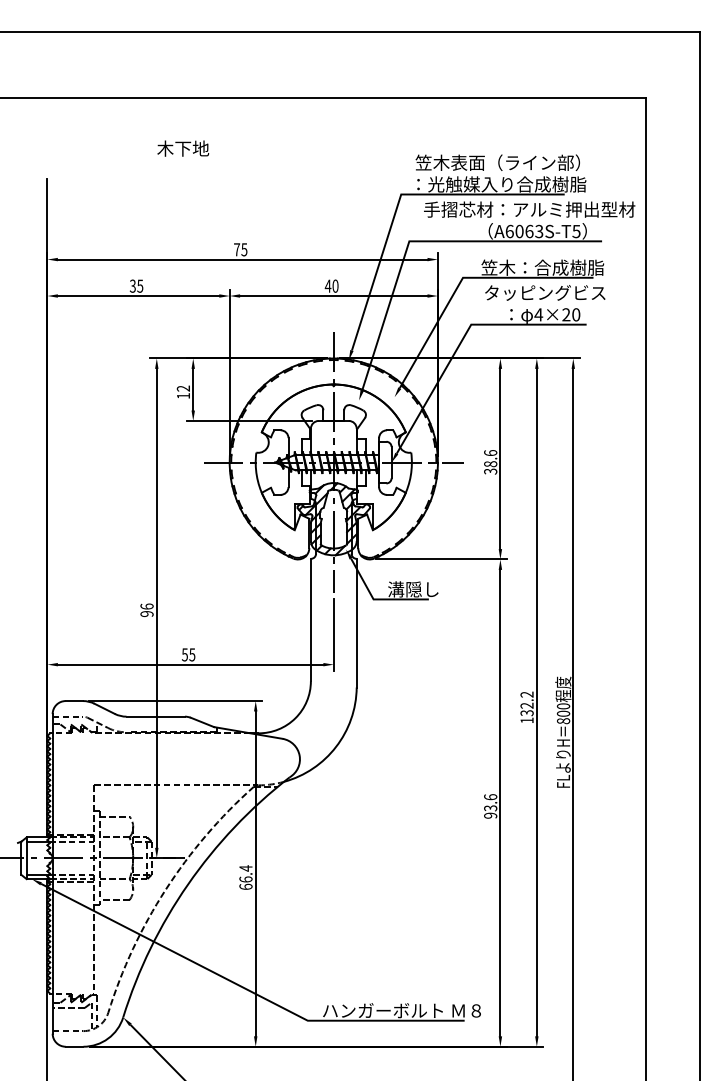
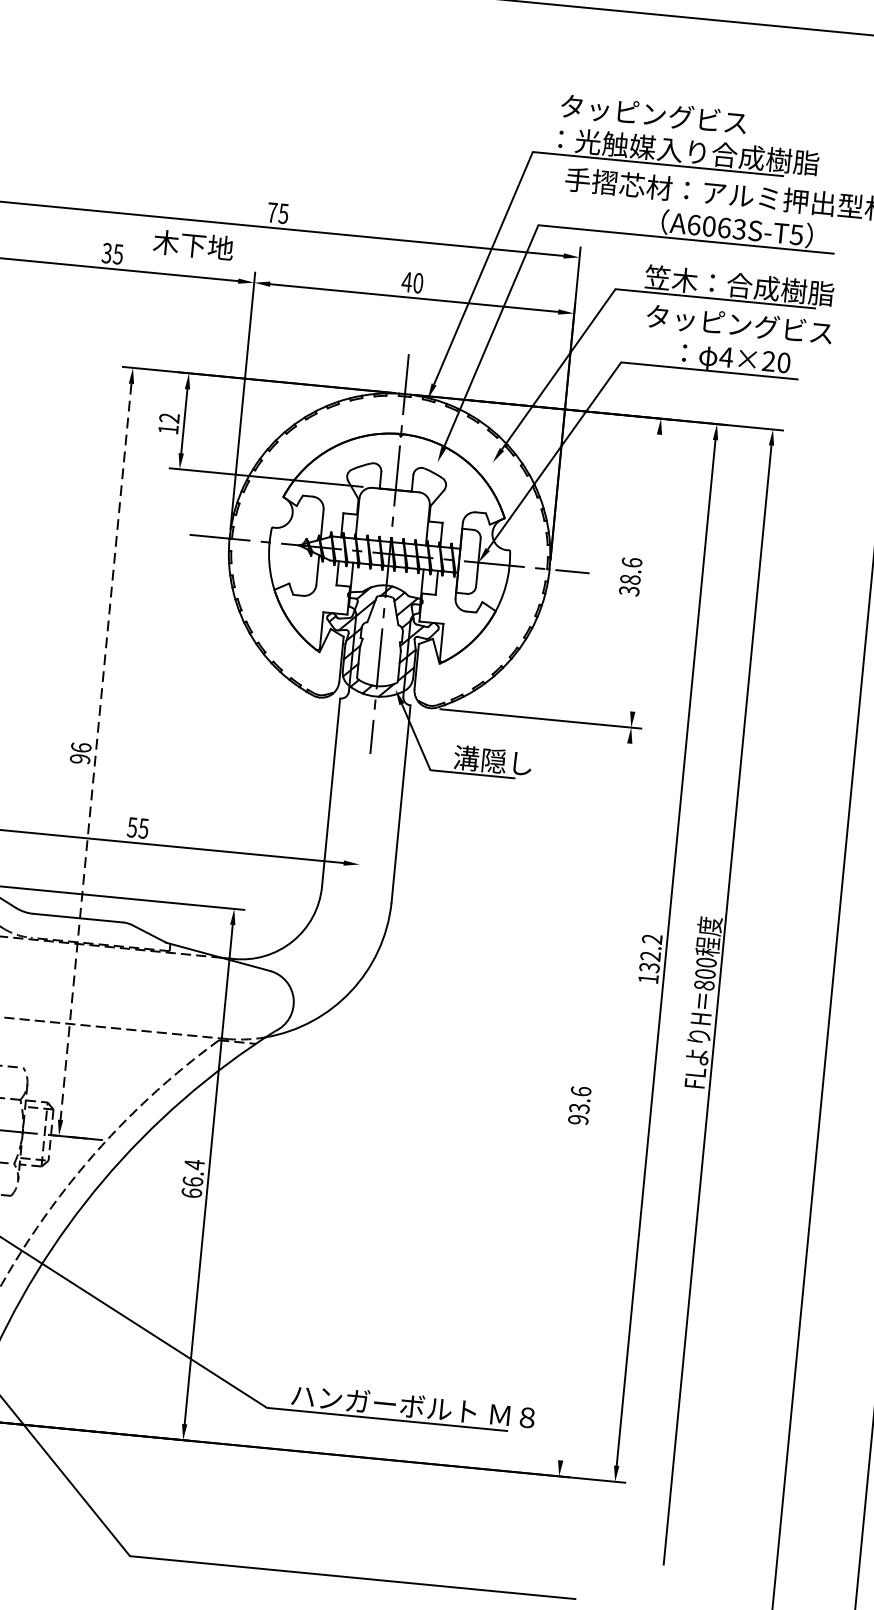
text: (183, 148) -> (193, 245), moved
text: (497, 162) -> (685, 117), 笠木表面（ライン部） -> タッピングビス
line: (500, 458) -> (646, 572), removed
line: (156, 608) -> (95, 752), solid -> dashed
line: (333, 635) -> (363, 819), removed
line: (500, 802) -> (595, 1101), removed

